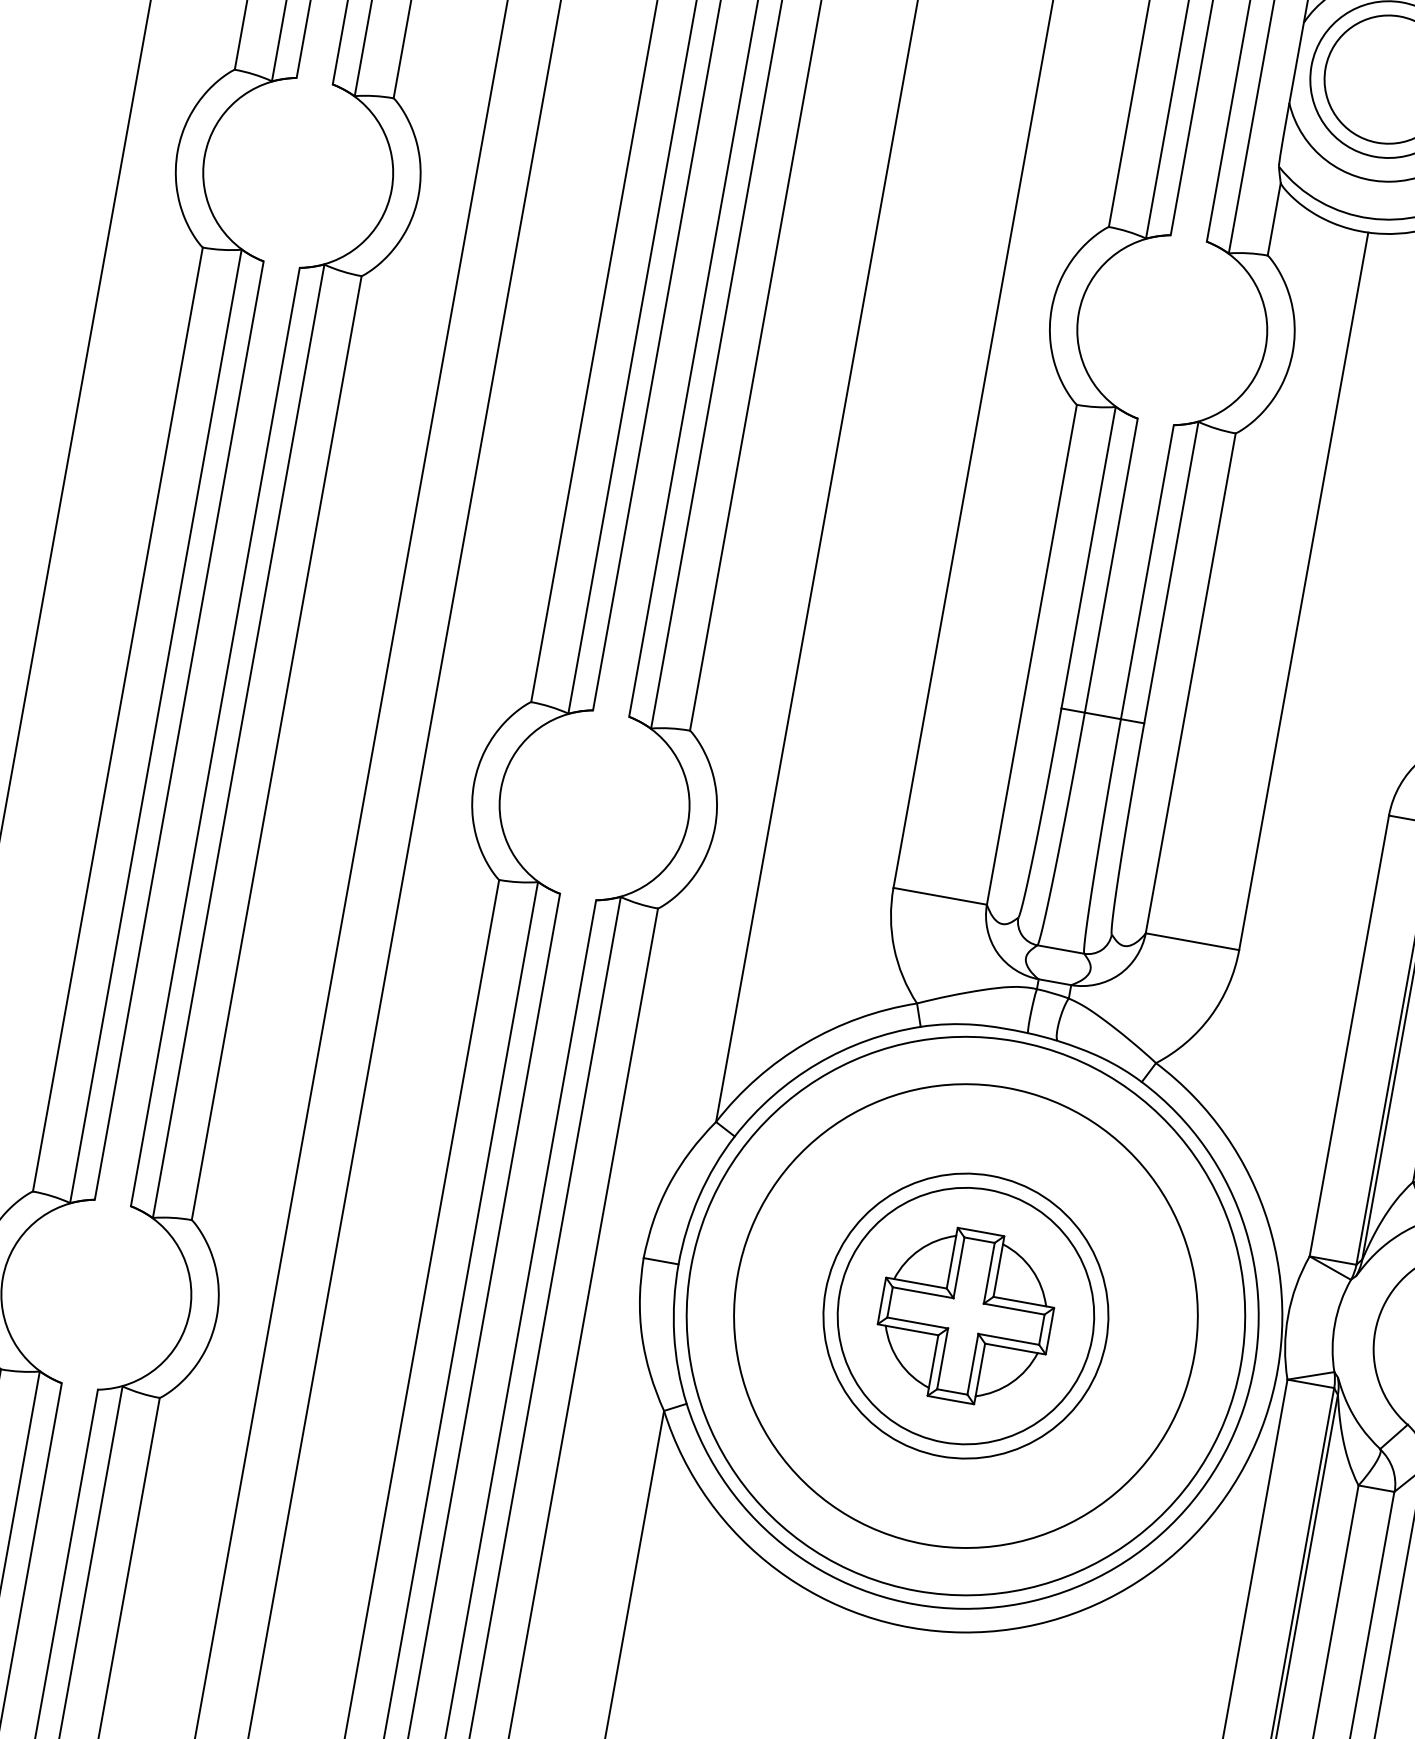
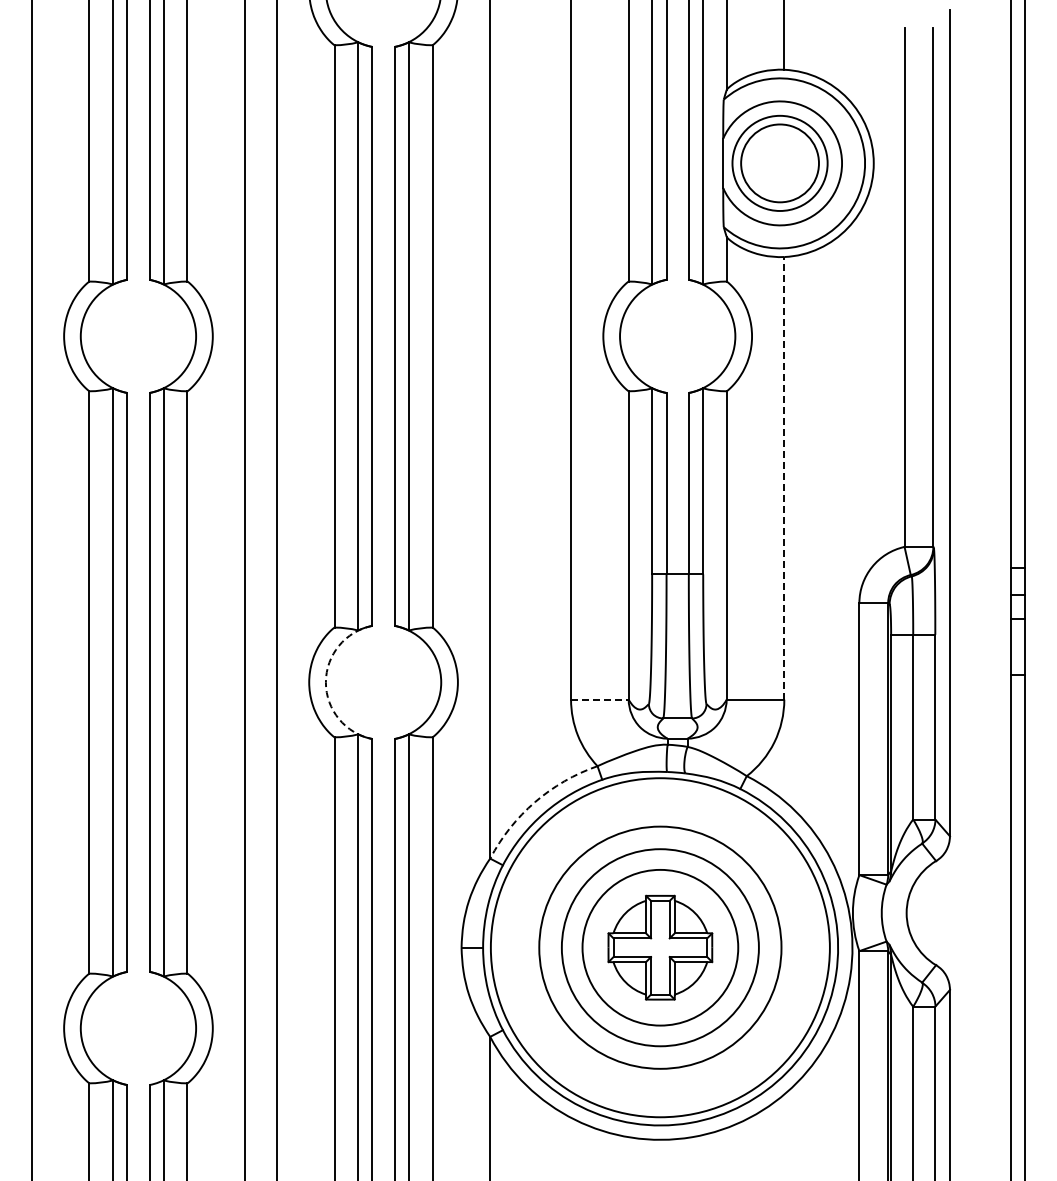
line: (1304, 590) -> (784, 477), solid -> dashed
arc: (500, 788) -> (325, 682), solid -> dashed
line: (939, 895) -> (599, 699), solid -> dashed
arc: (805, 1044) -> (535, 802), solid -> dashed
circle: (964, 1315) -> (659, 947), size x1.4
circle: (966, 1315) -> (660, 947), size x0.7

